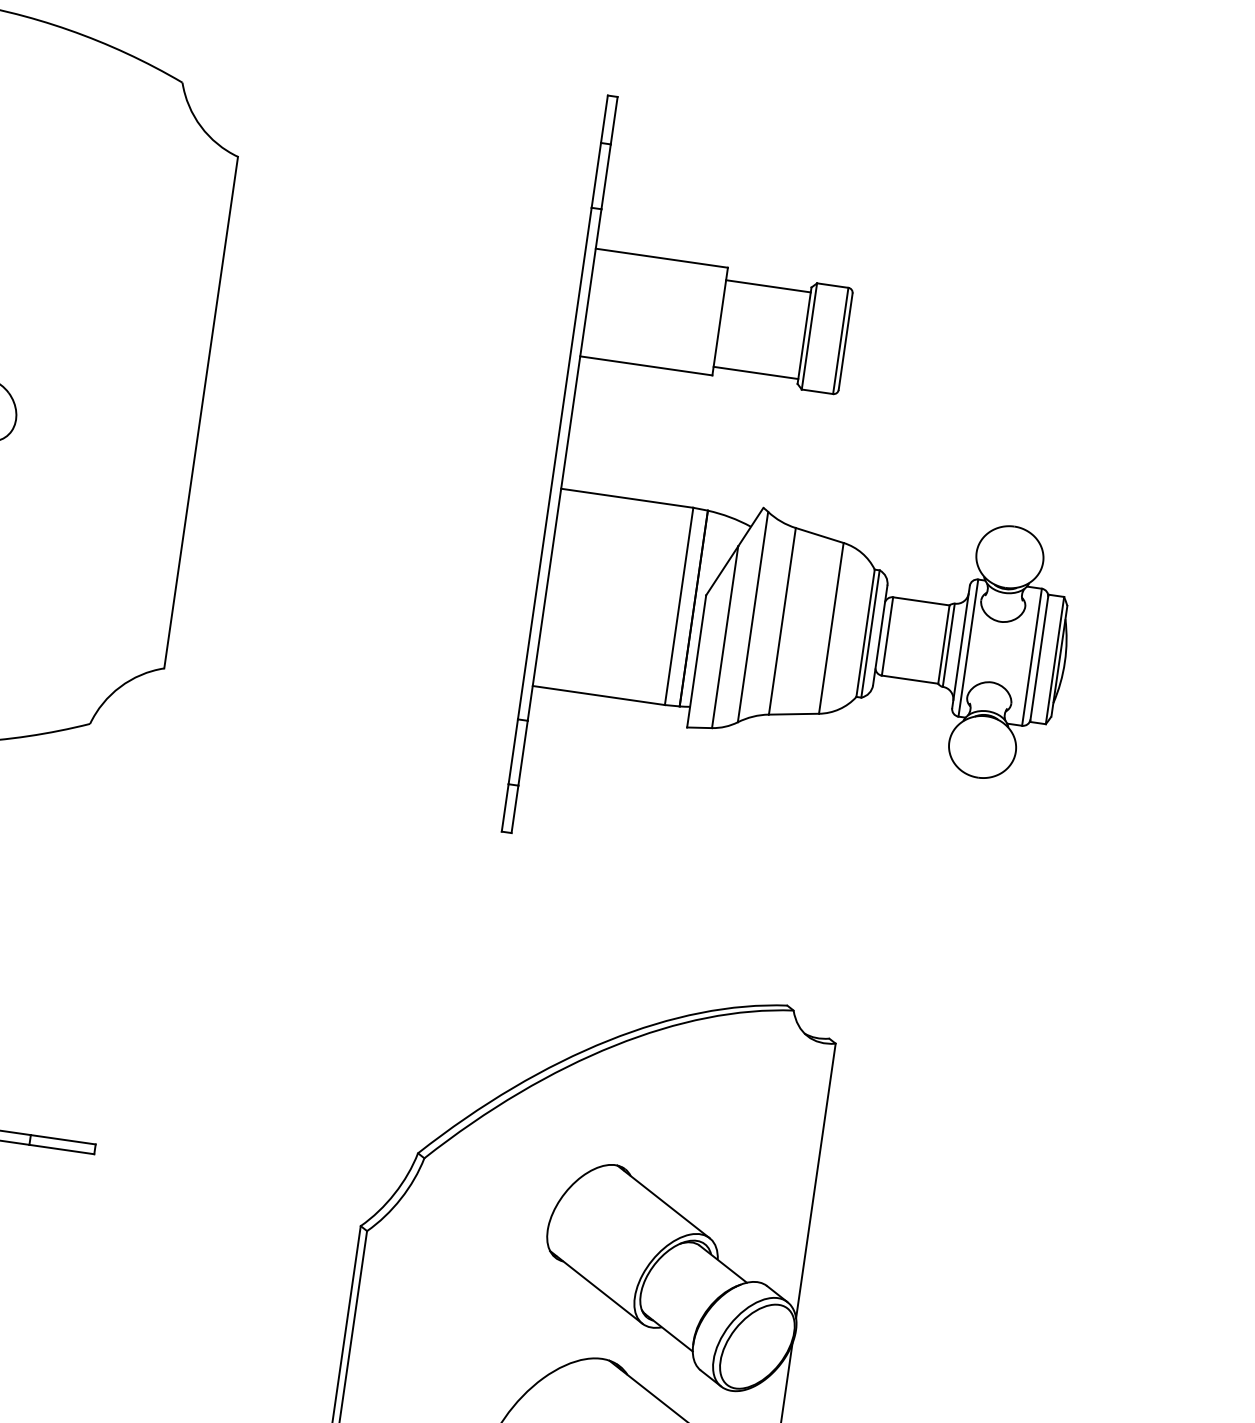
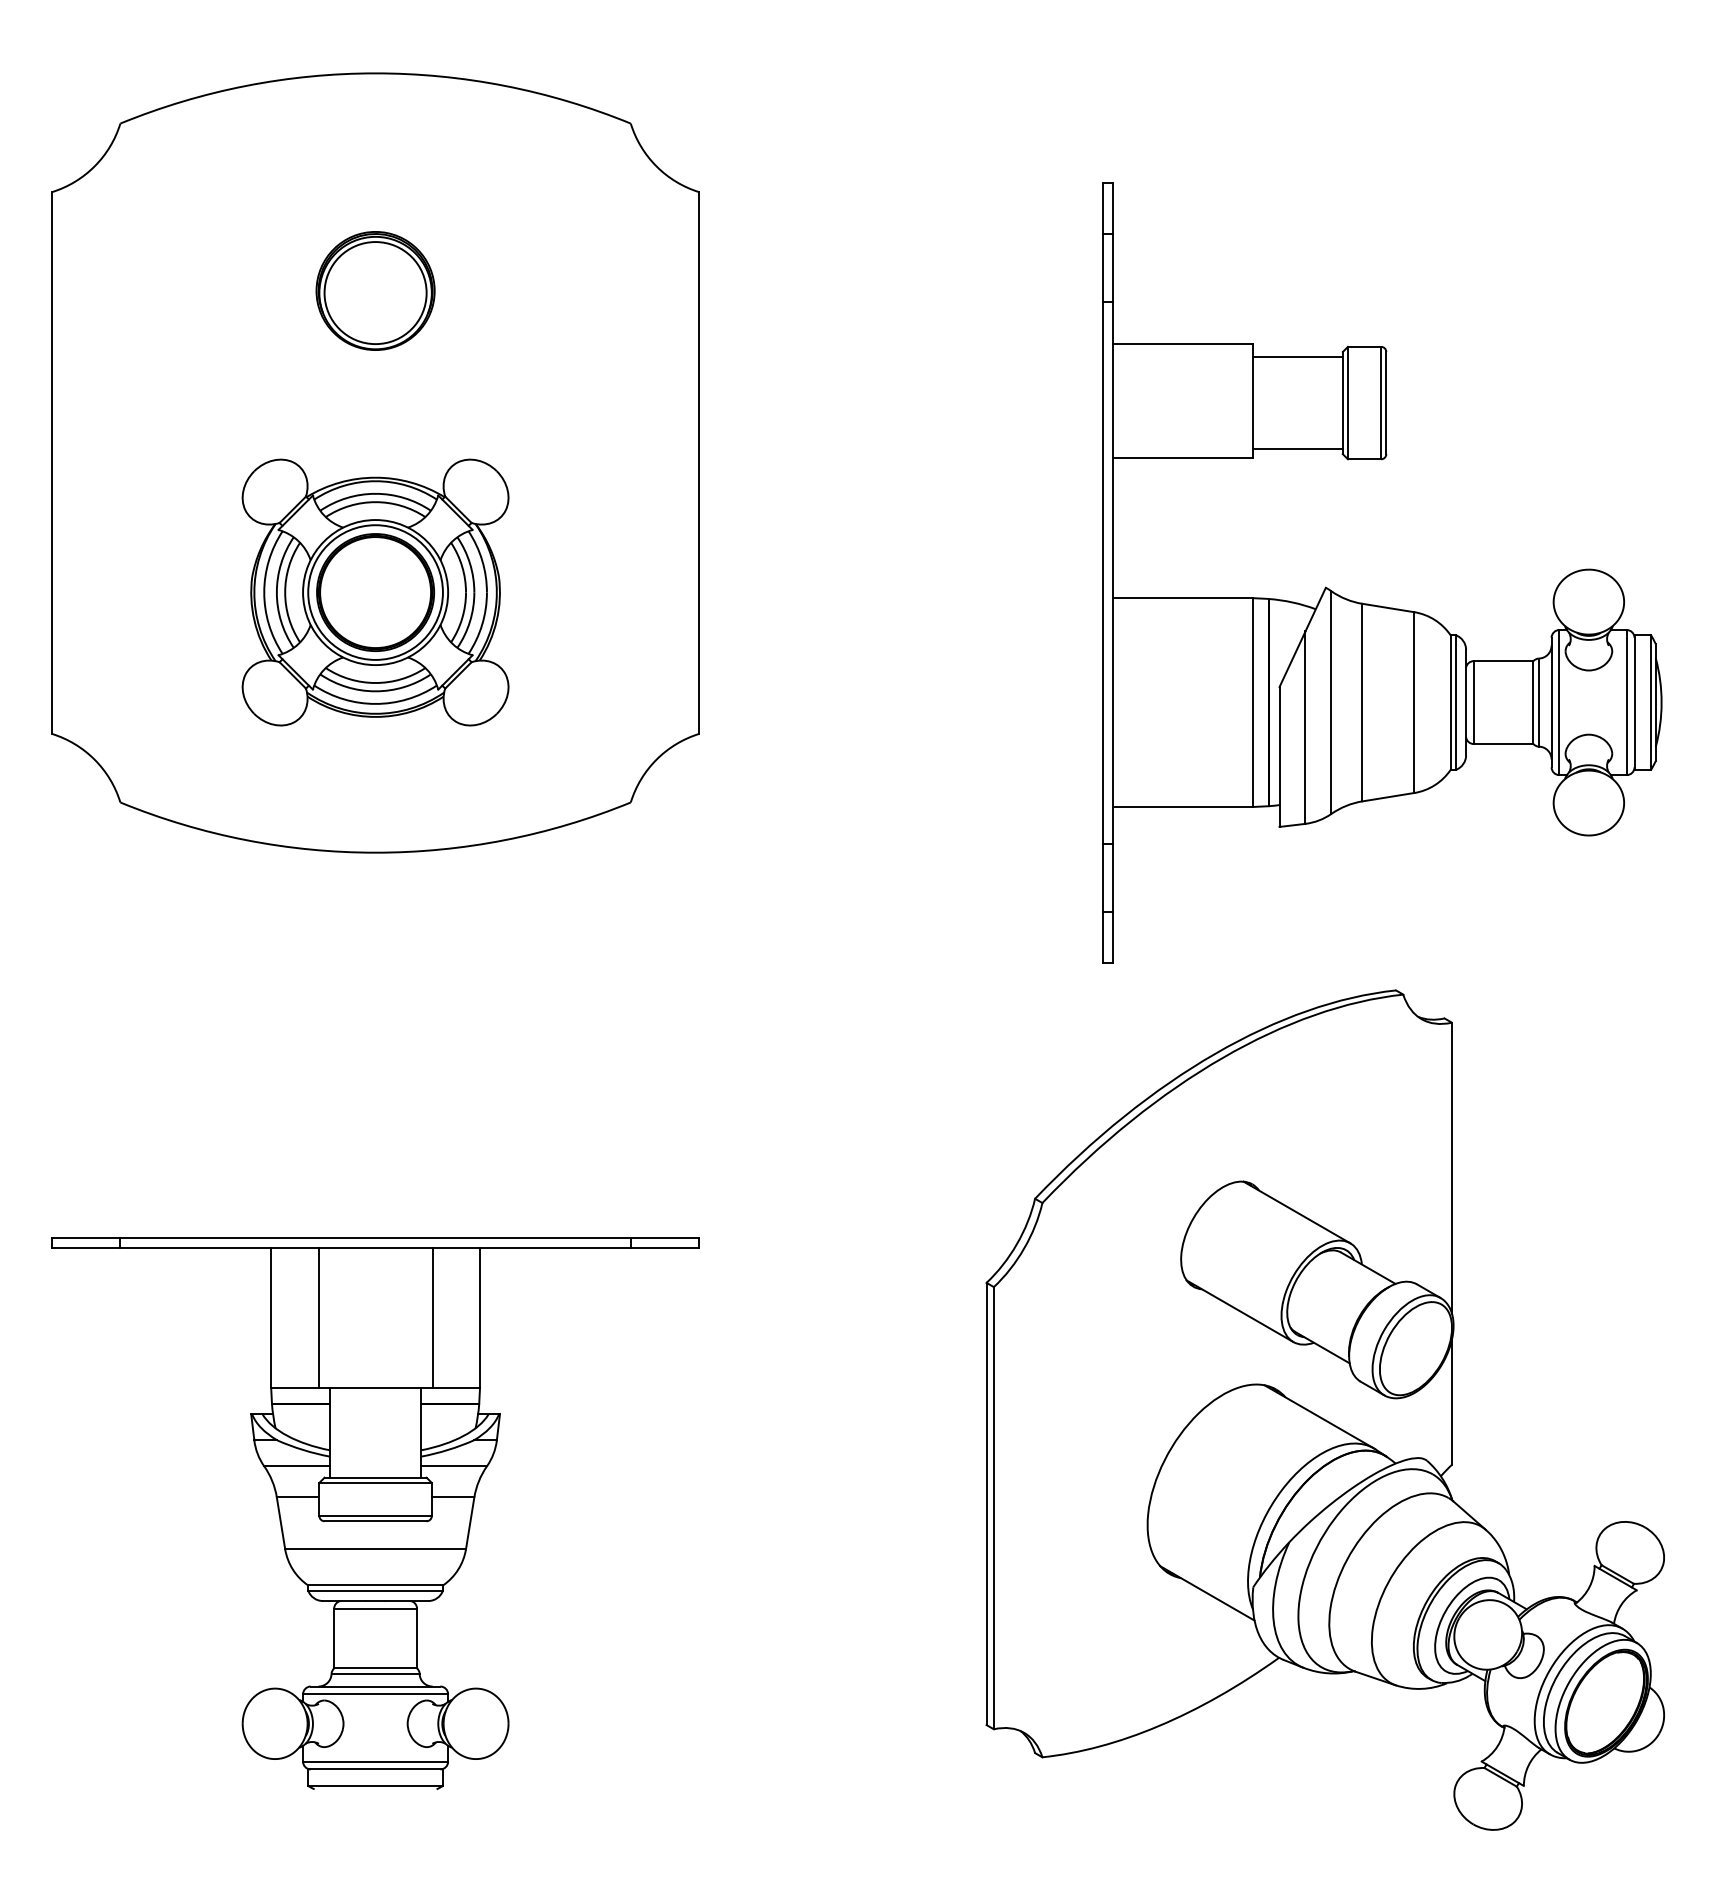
part: (807, 530) -> (1374, 604), moved

